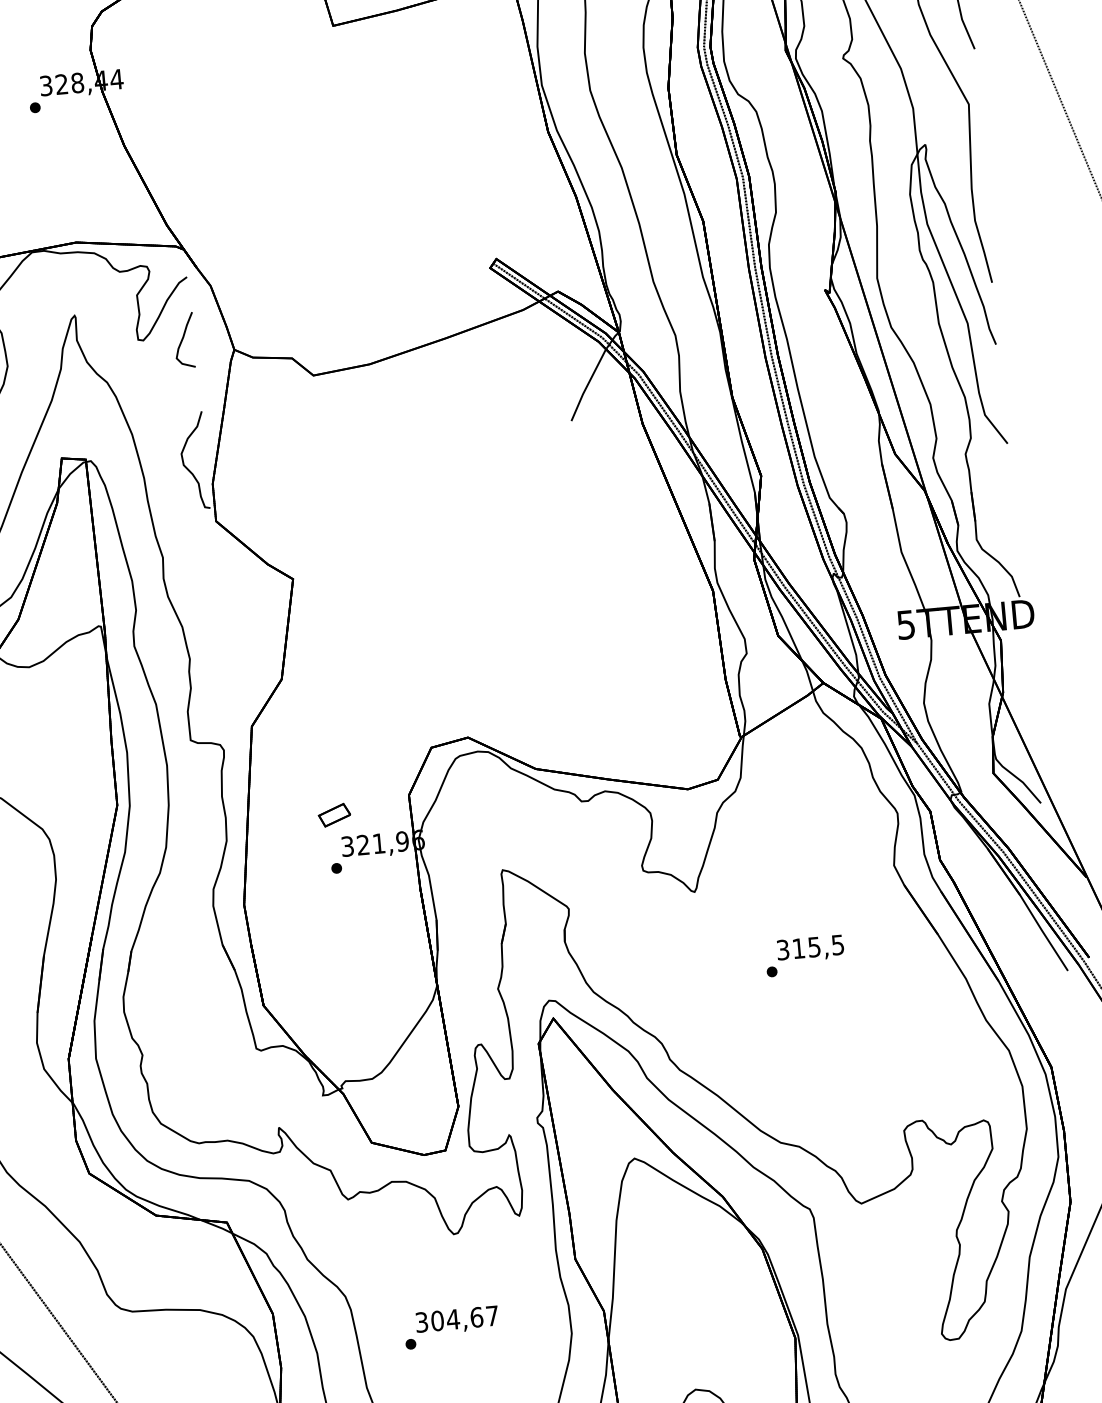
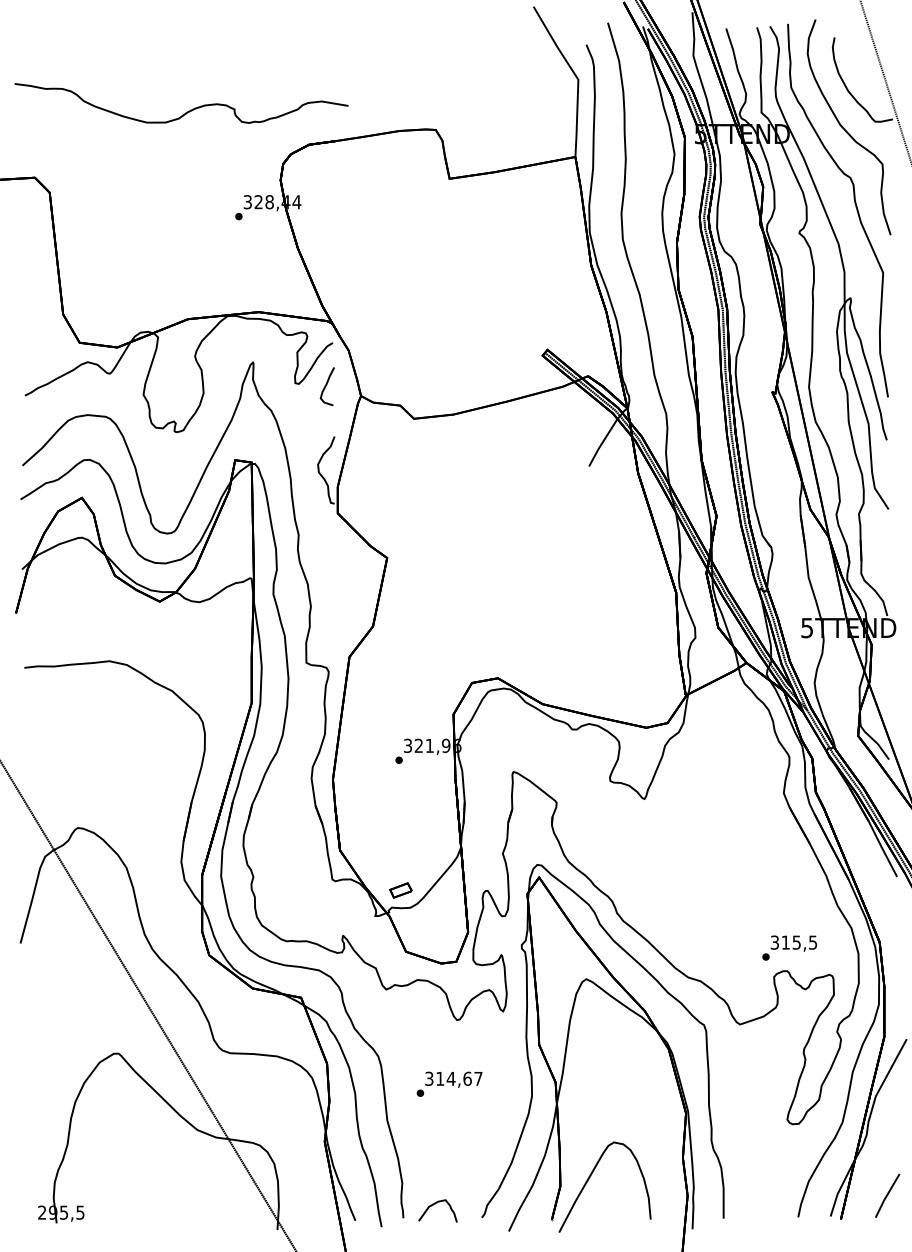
part: (333, 815) -> (400, 890), moved
text: (804, 955) -> (789, 947), moved
text: (437, 1320) -> (440, 1078), 304,67 -> 314,67

